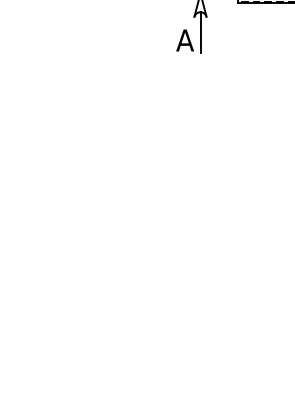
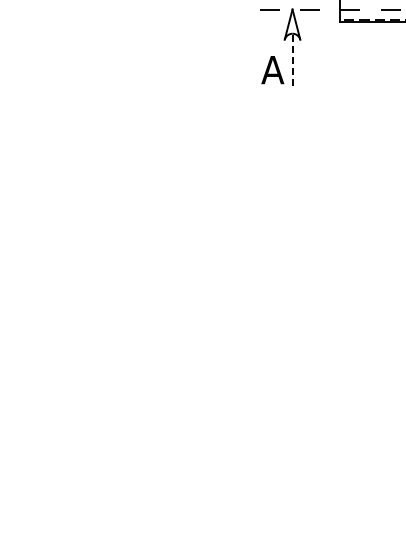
line: (200, 32) -> (292, 59), solid -> dashed

